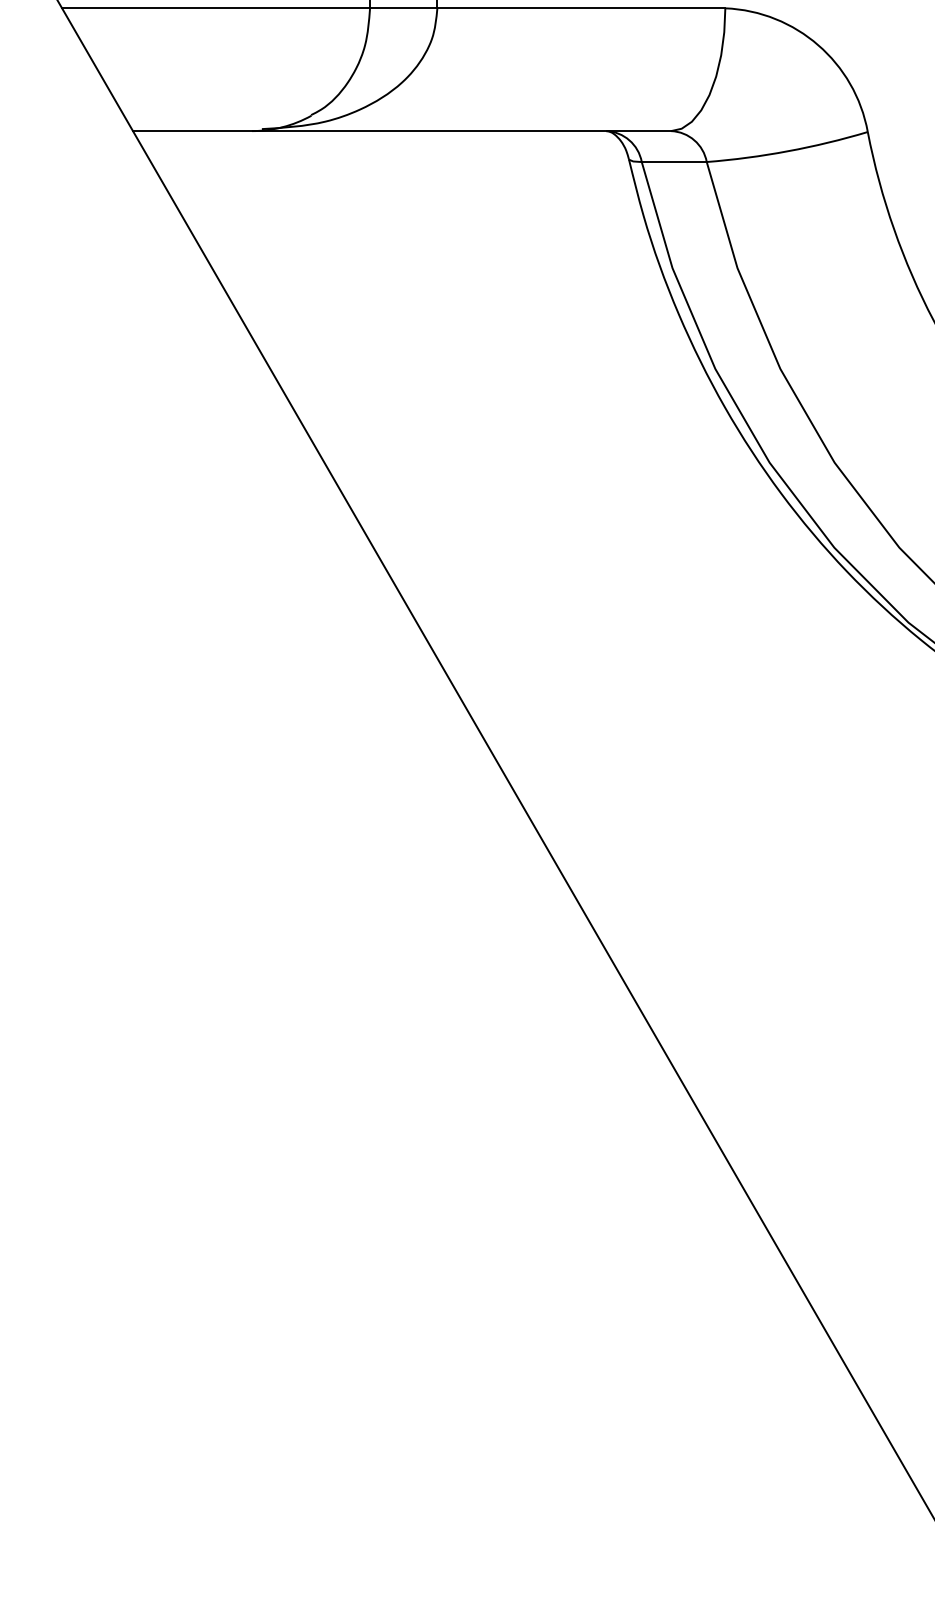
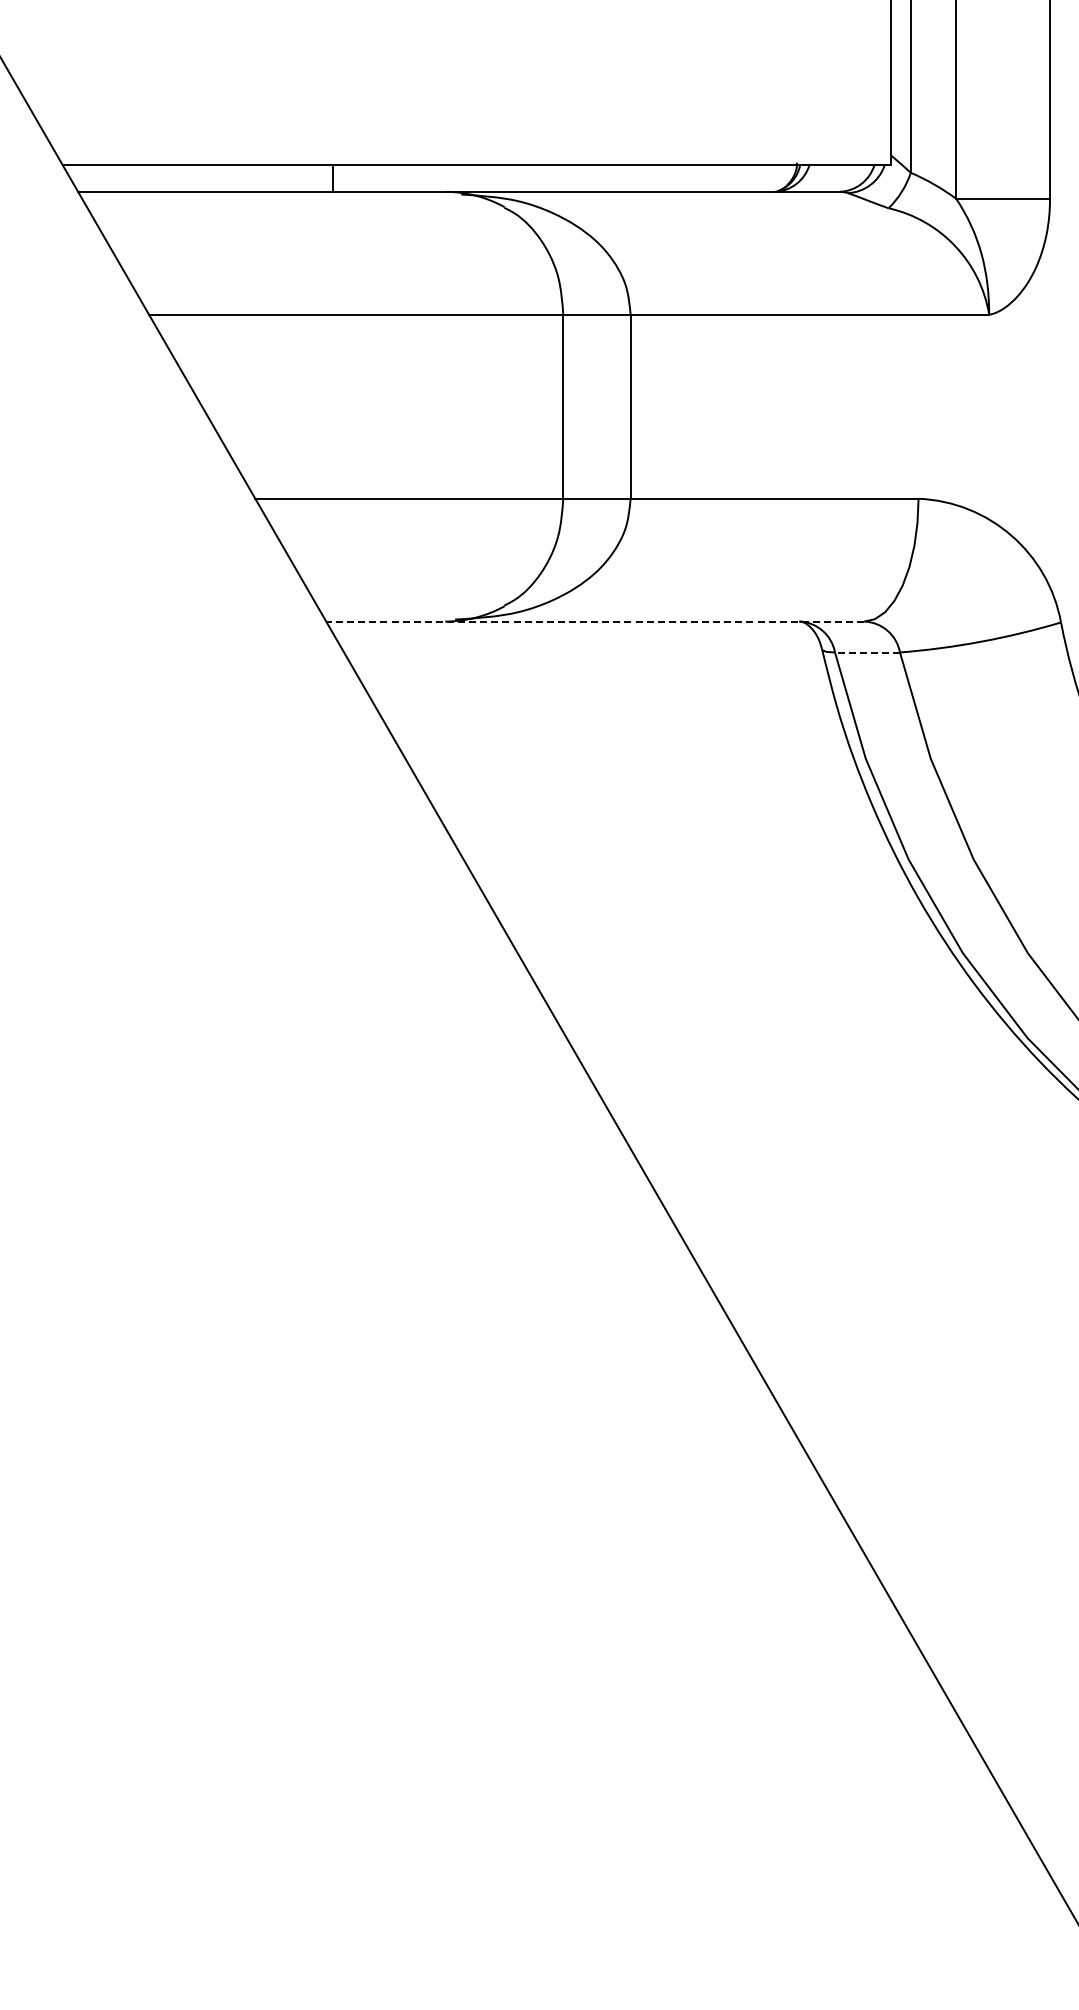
line: (401, 131) -> (594, 621), solid -> dashed
line: (674, 162) -> (867, 652), solid -> dashed

